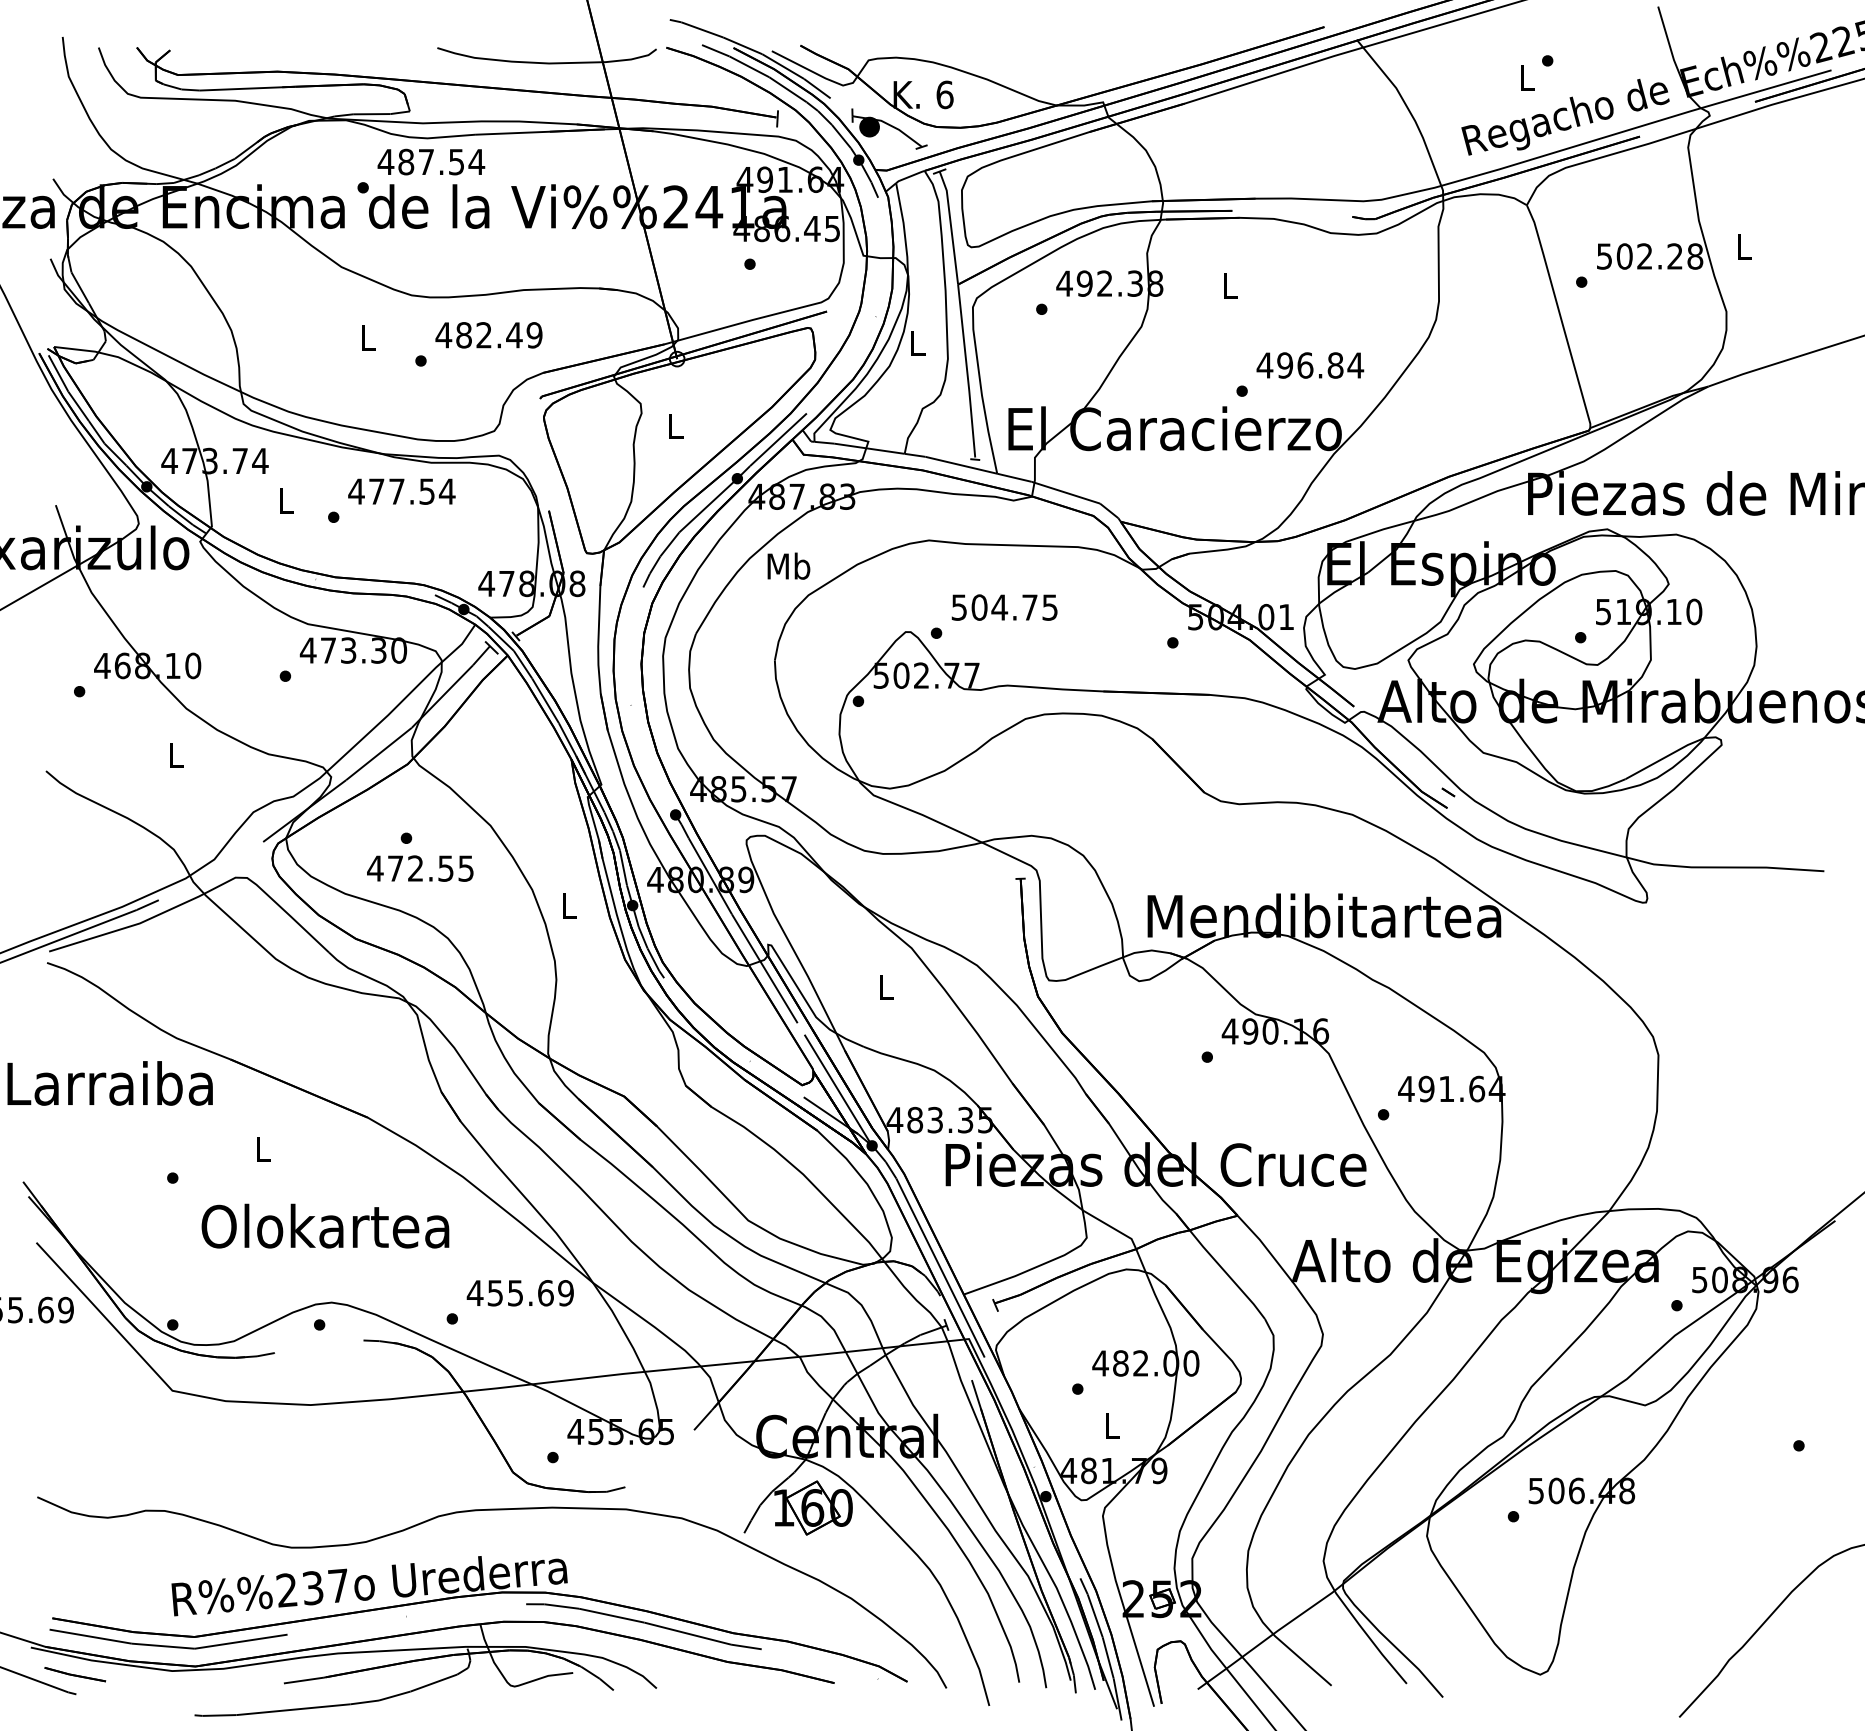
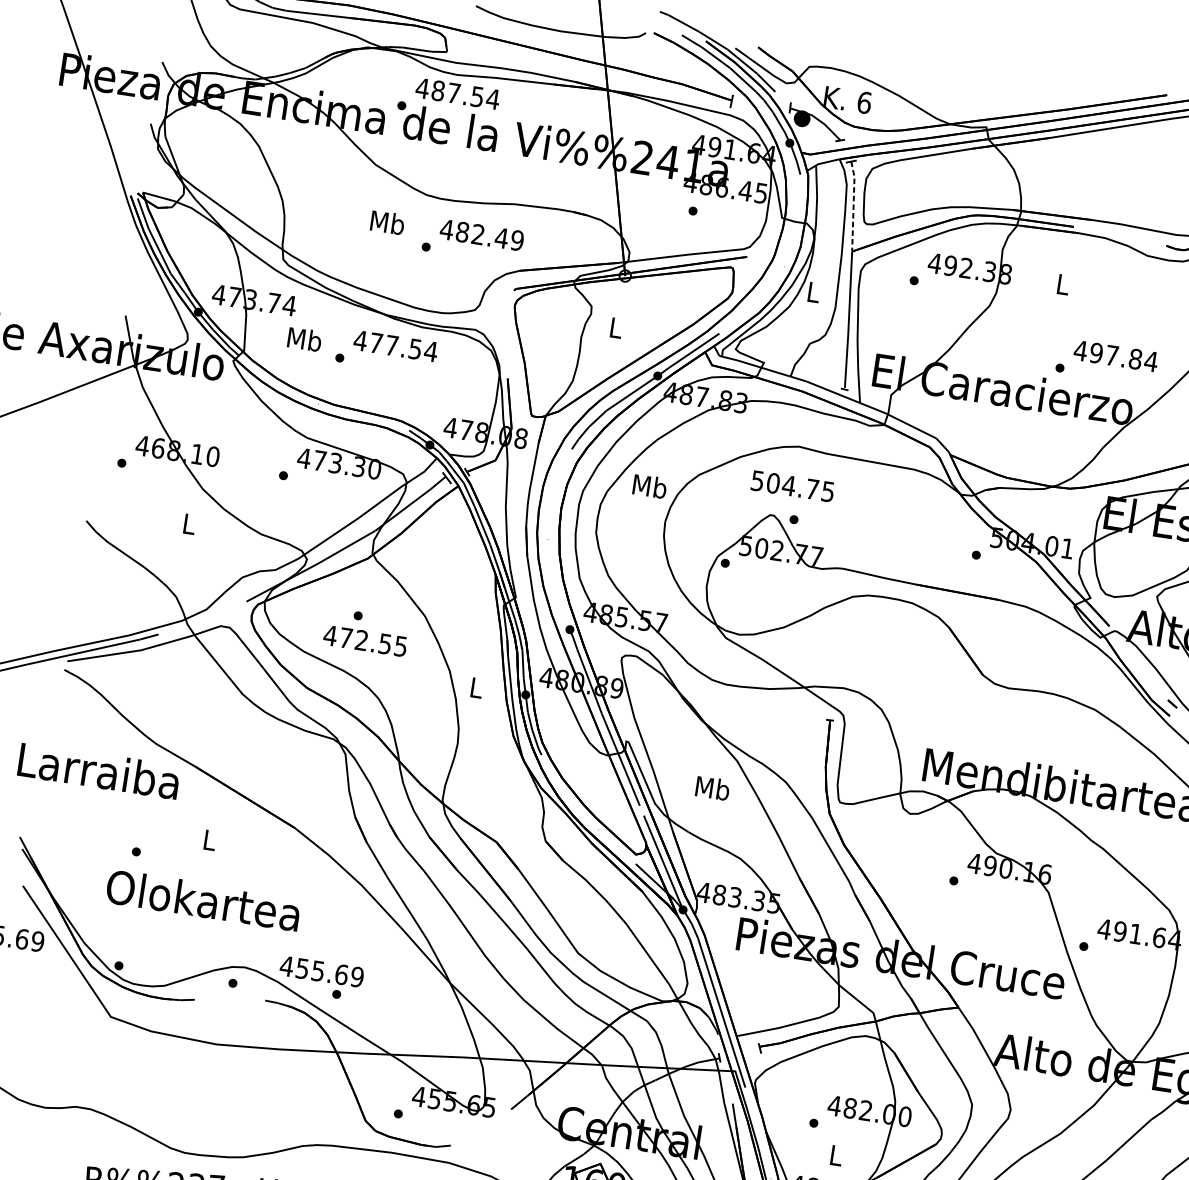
line: (951, 227) -> (853, 206), solid -> dashed
text: (367, 337) -> (387, 222), L -> Mb
text: (1305, 365) -> (1112, 355), 496.84 -> 497.84
text: (285, 500) -> (304, 339), L -> Mb
text: (788, 565) -> (649, 485), moved
text: (1004, 607) -> (792, 486), moved
text: (885, 986) -> (712, 787), L -> Mb
text: (325, 1225) -> (203, 899), moved
text: (519, 1293) -> (321, 971), moved

